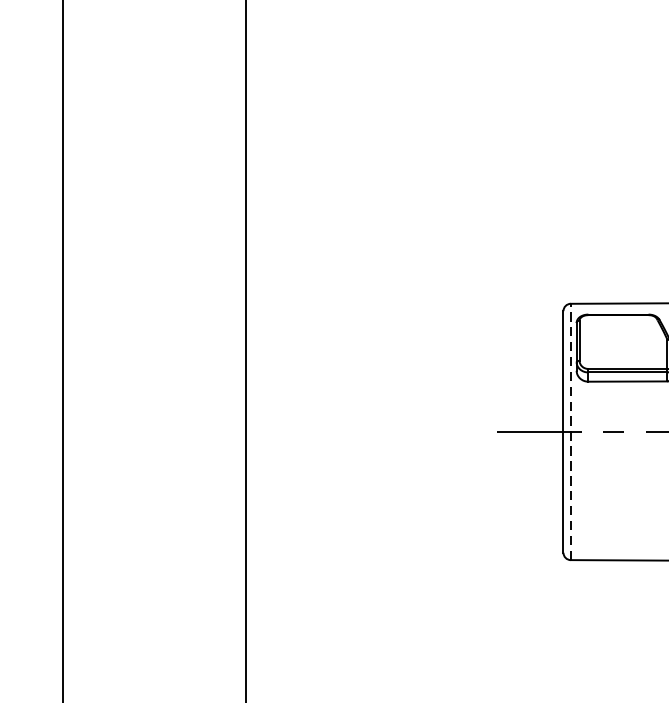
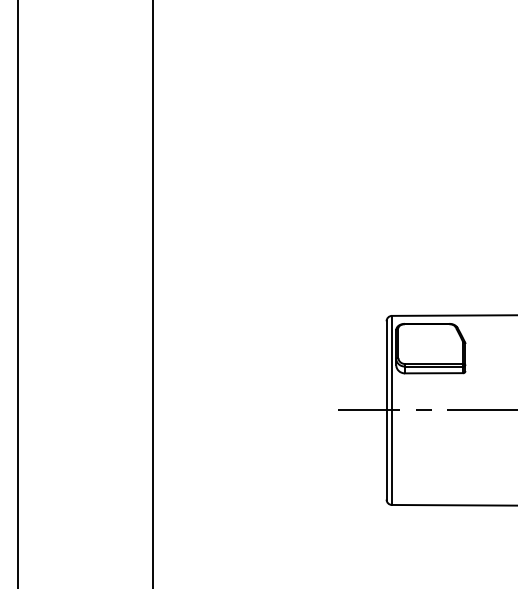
line: (570, 432) -> (391, 410), dashed -> solid

